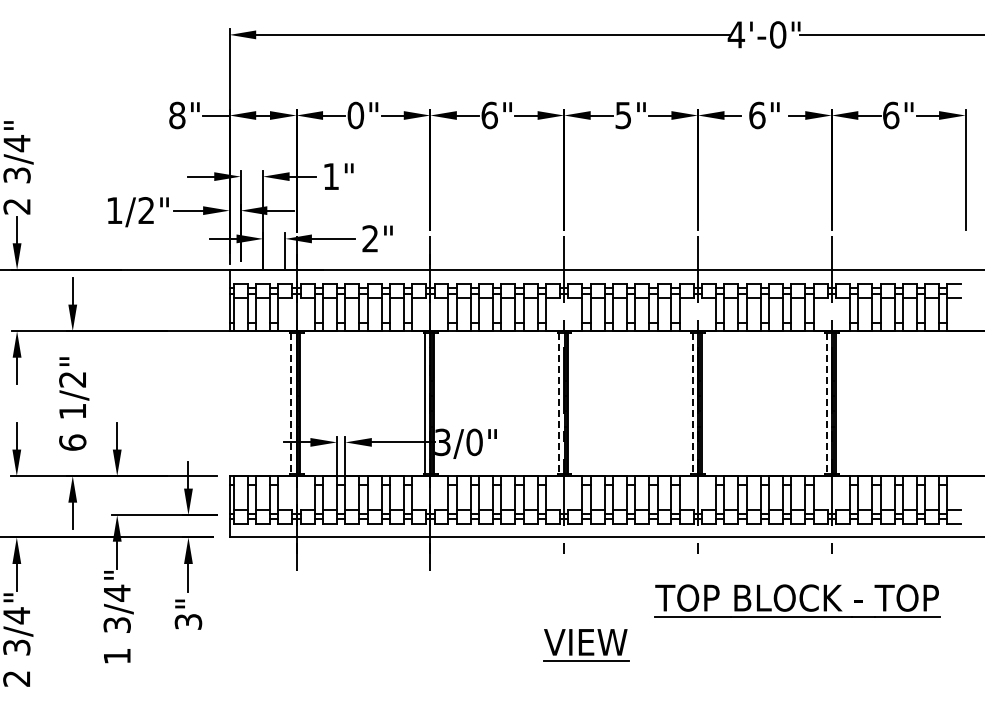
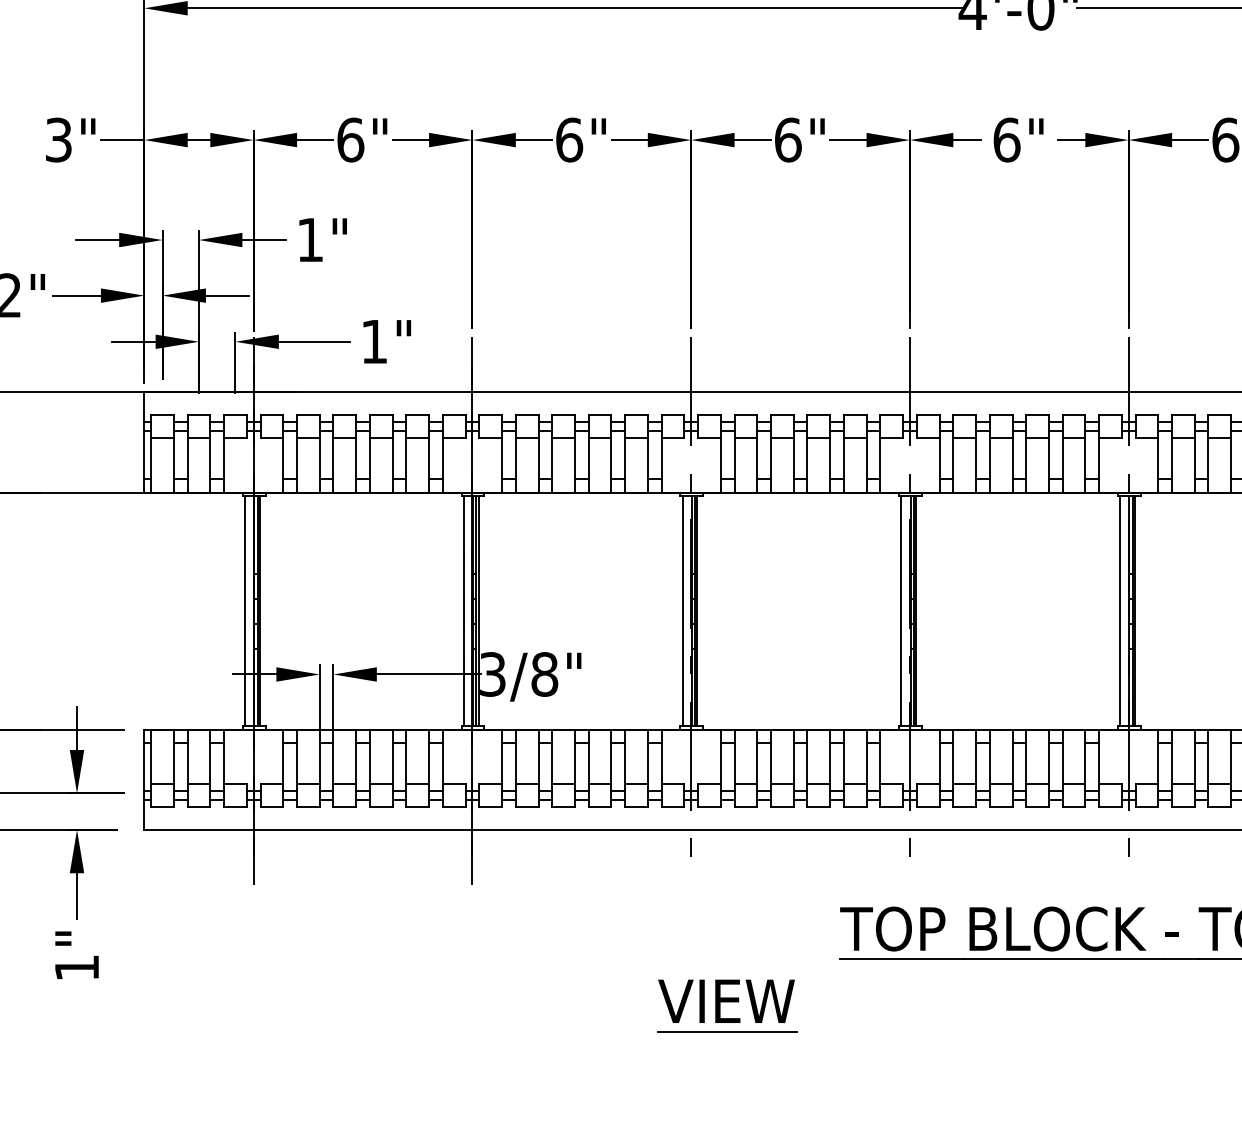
text: (355, 114) -> (350, 138), 0" -> 6"
text: (177, 115) -> (59, 140), 8" -> 3"
text: (623, 115) -> (788, 140), 5" -> 6"
text: (369, 238) -> (372, 341), 2" -> 1"
line: (291, 404) -> (245, 612), dashed -> solid
line: (558, 404) -> (681, 612), dashed -> solid
line: (692, 404) -> (901, 612), dashed -> solid
line: (826, 404) -> (1120, 612), dashed -> solid
text: (474, 442) -> (544, 674), 3/0" -> 3/8"
text: (188, 621) -> (77, 967), 3" -> 1"

